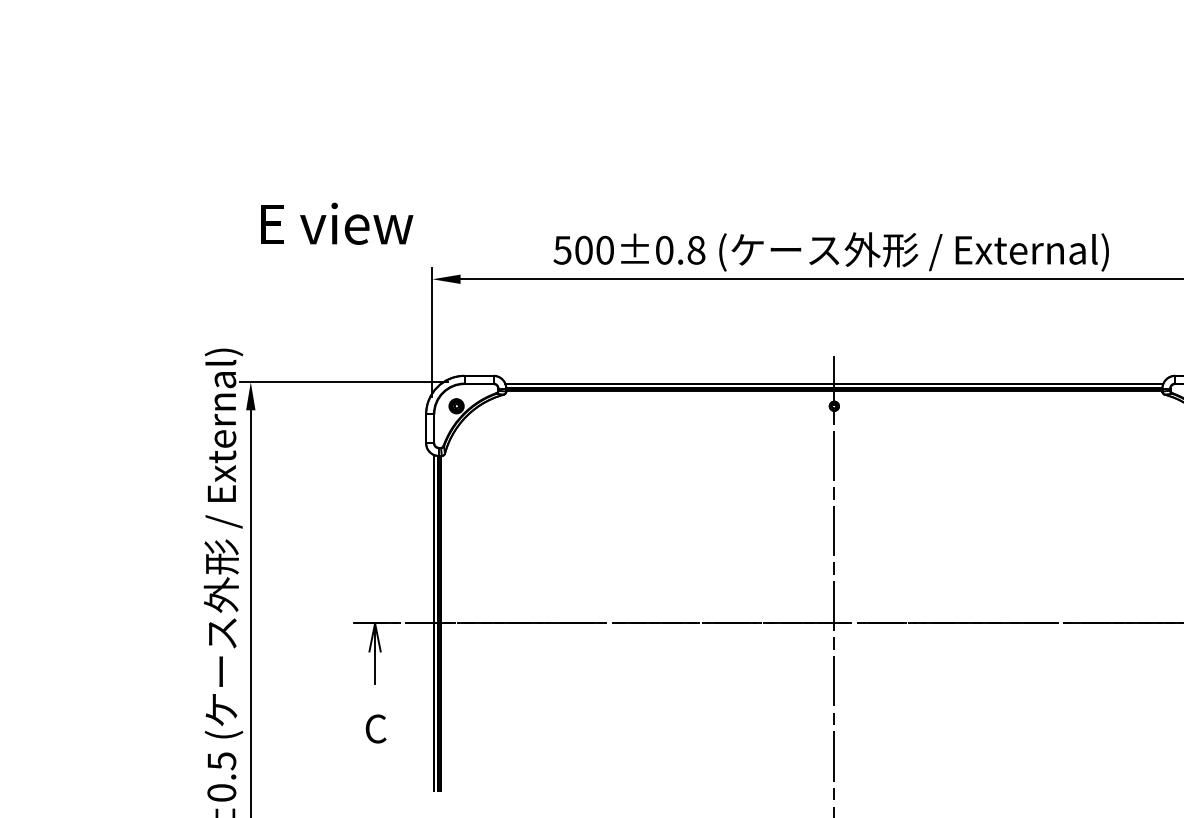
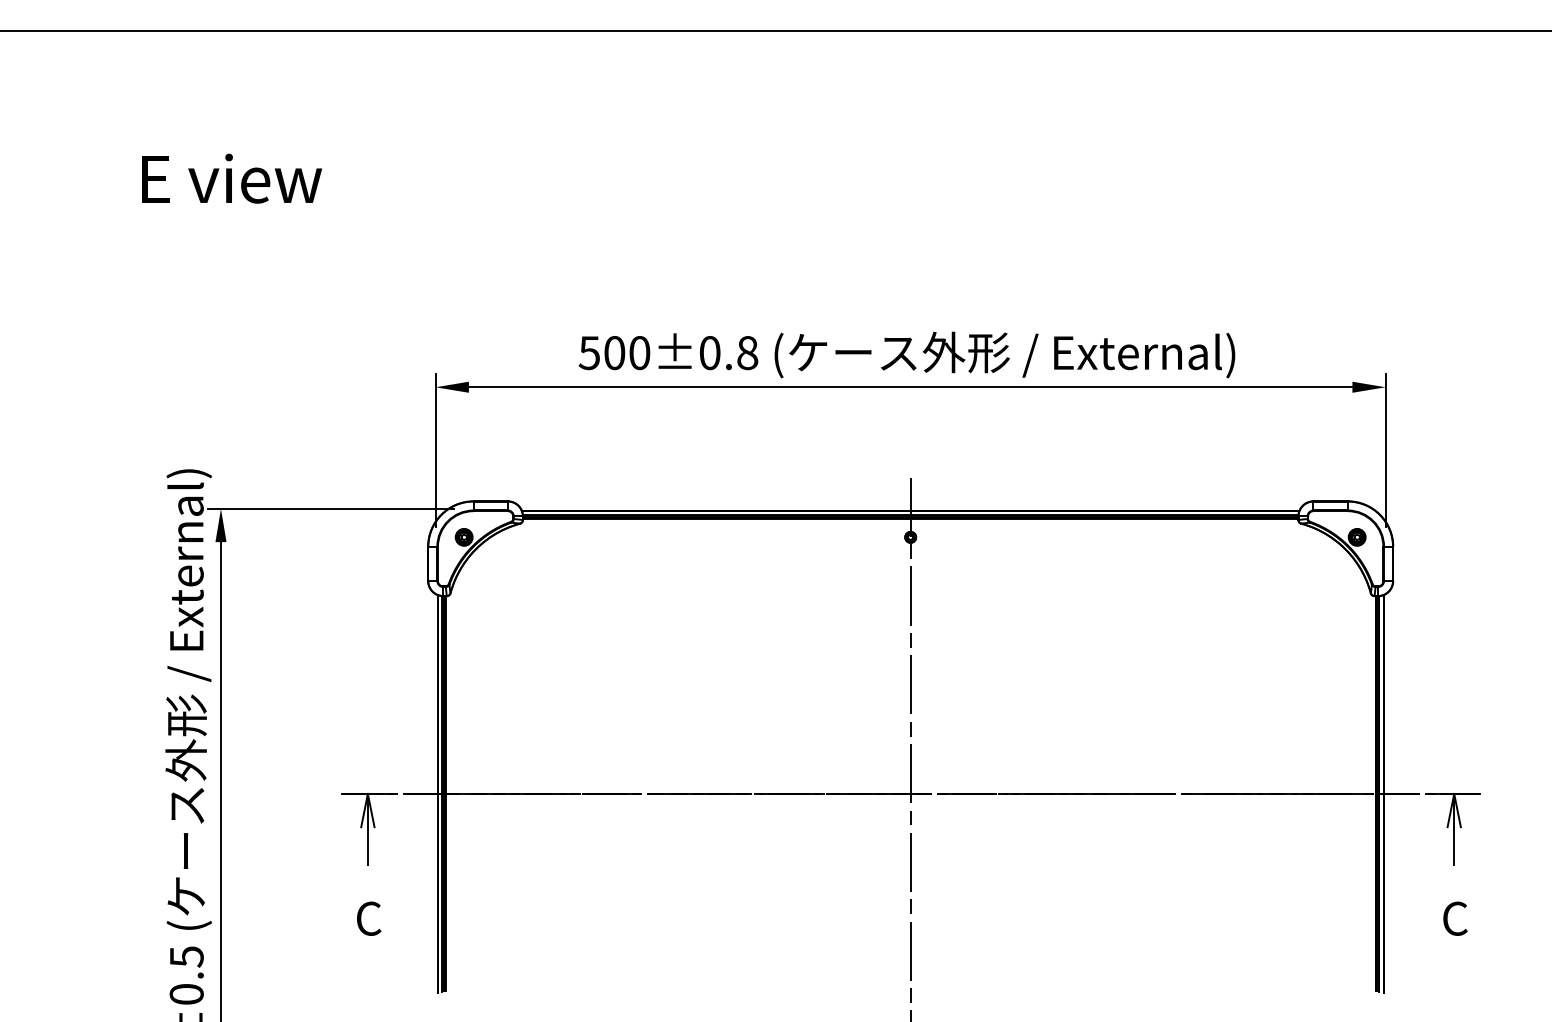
text: (336, 223) -> (231, 178), moved

